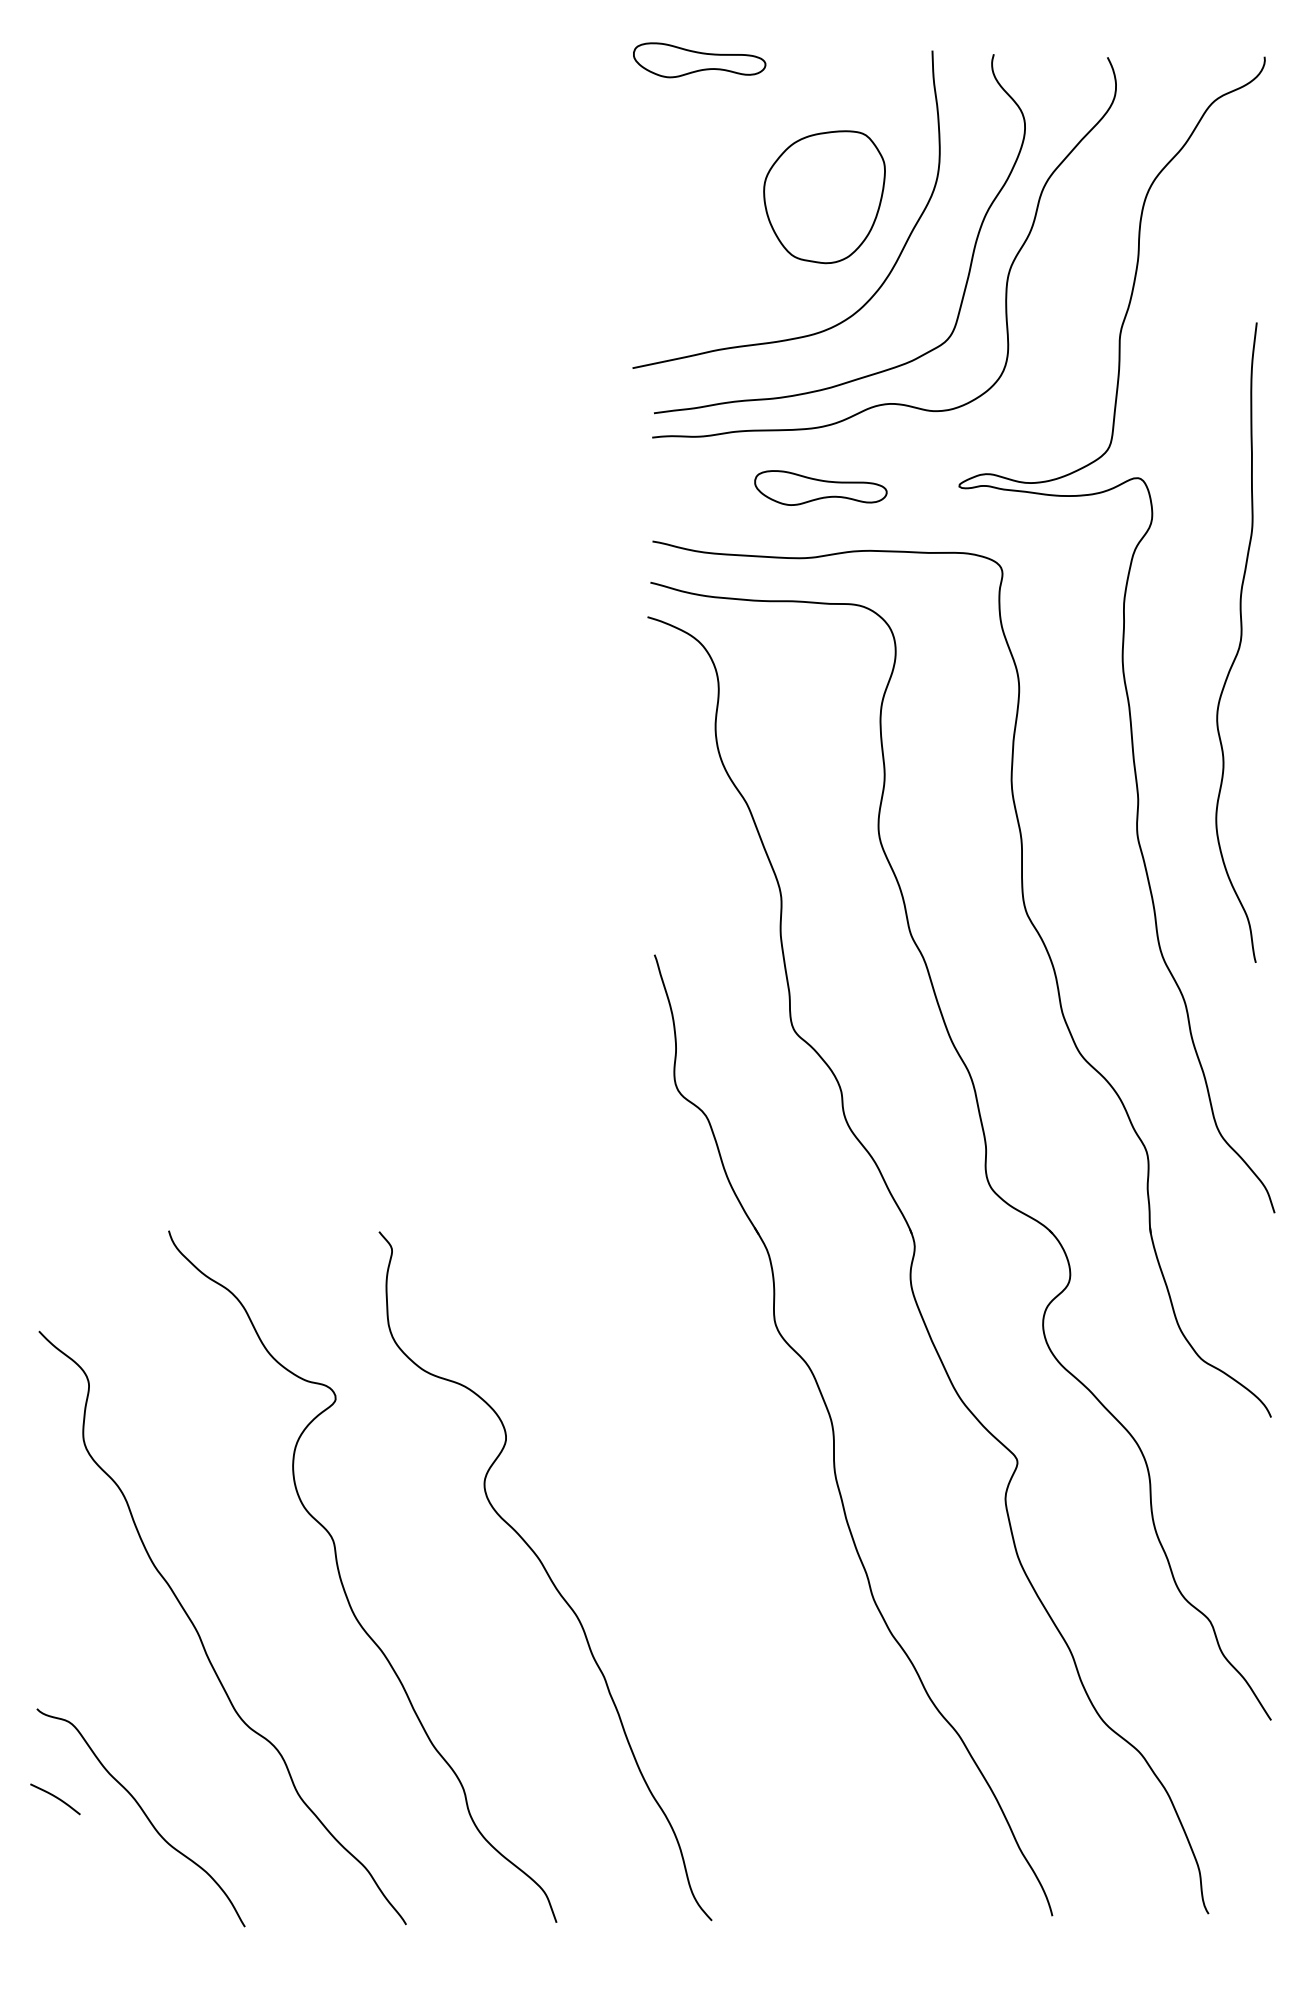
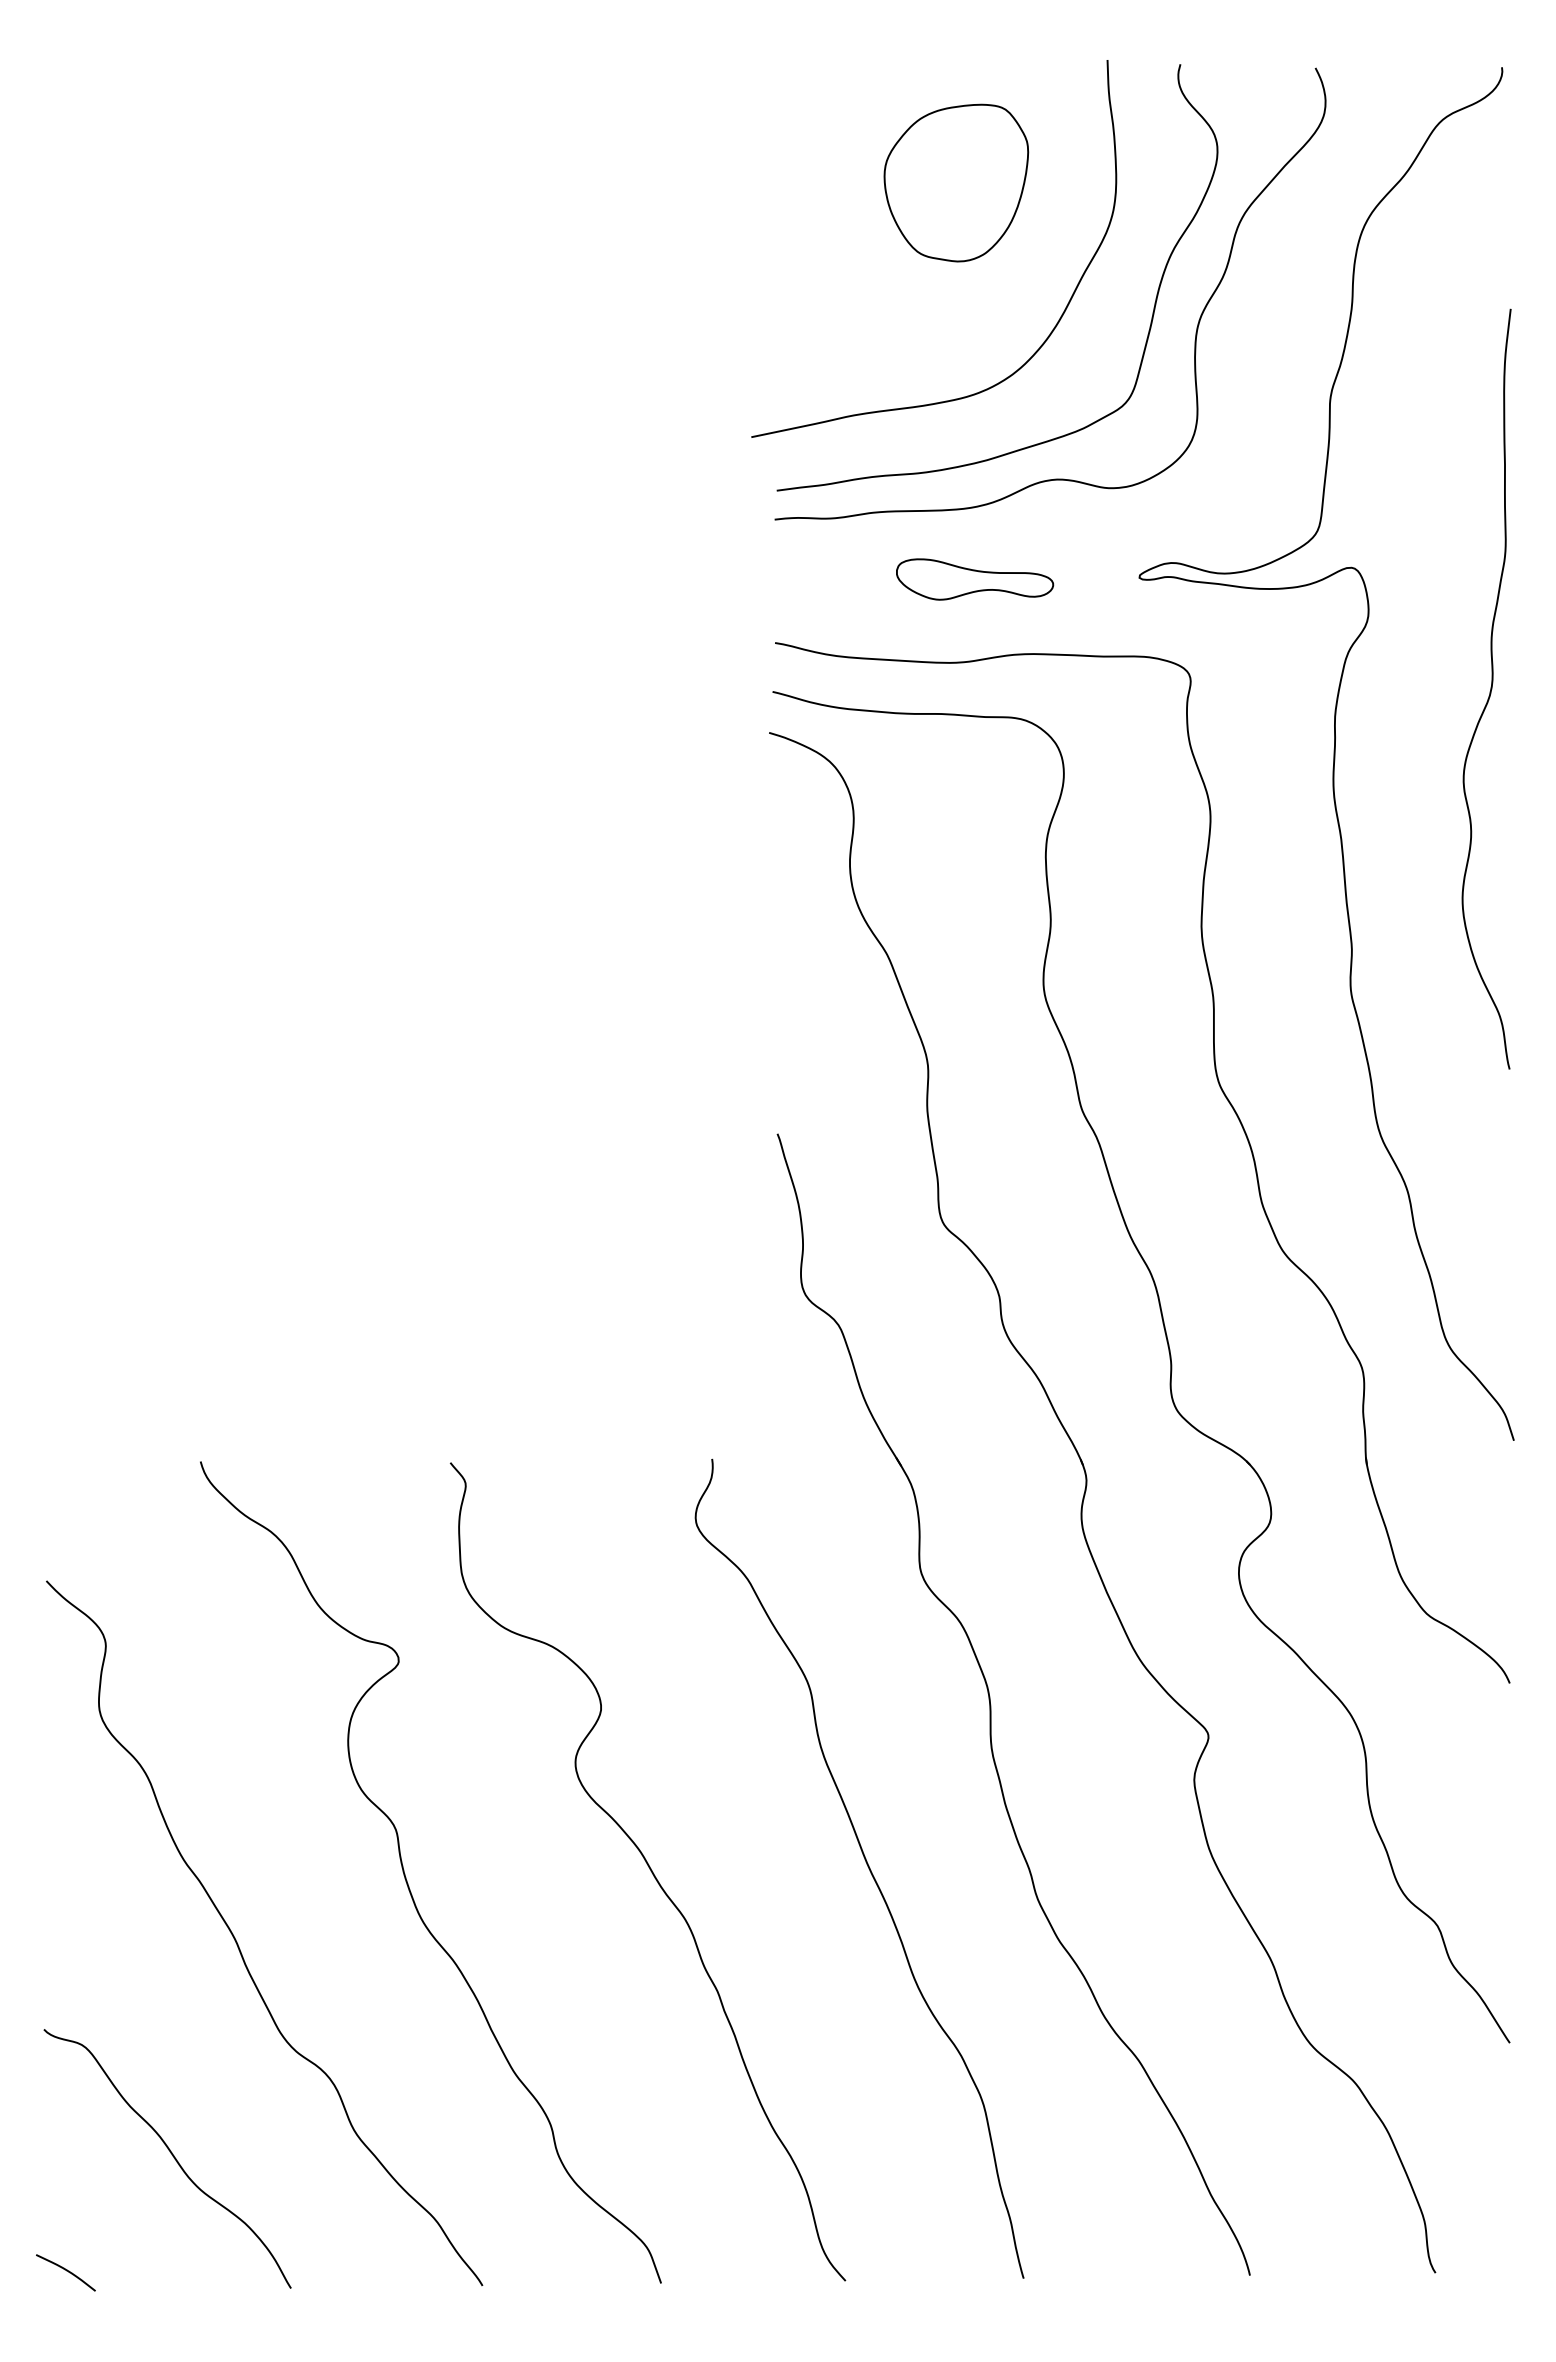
part: (700, 60) -> (831, 71), removed
part: (824, 196) -> (956, 182), moved
curve: (1239, 642) -> (1490, 688), moved
curve: (729, 1570) -> (866, 1864), added
curve: (55, 1798) -> (66, 2271), moved

